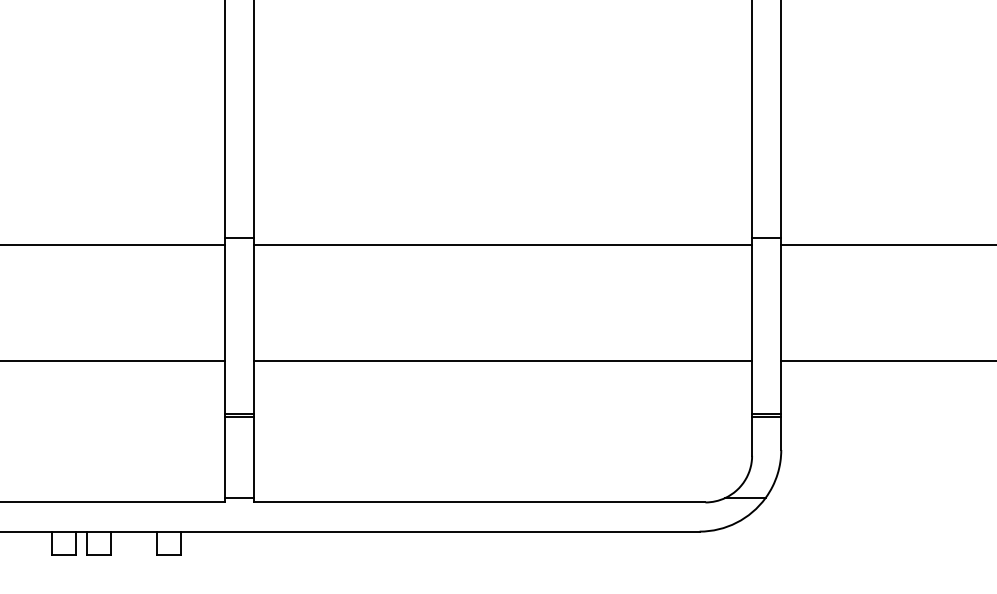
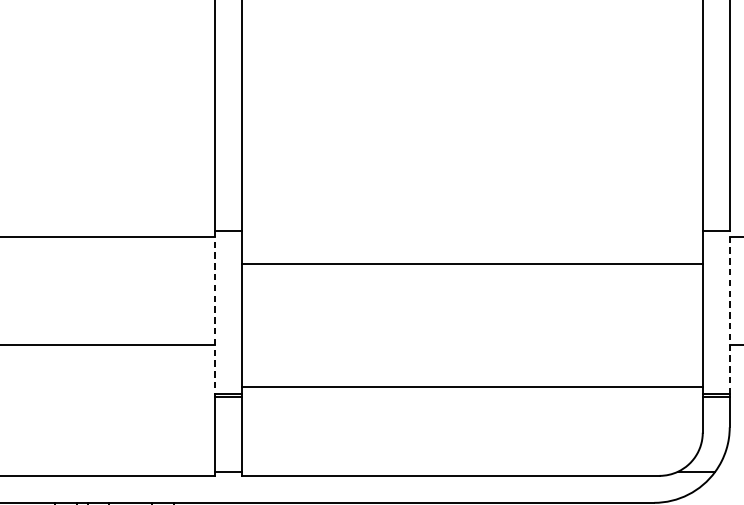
line: (503, 244) -> (472, 264), moved
line: (781, 325) -> (729, 312), solid -> dashed
line: (225, 326) -> (215, 313), solid -> dashed
line: (503, 361) -> (472, 387), moved

